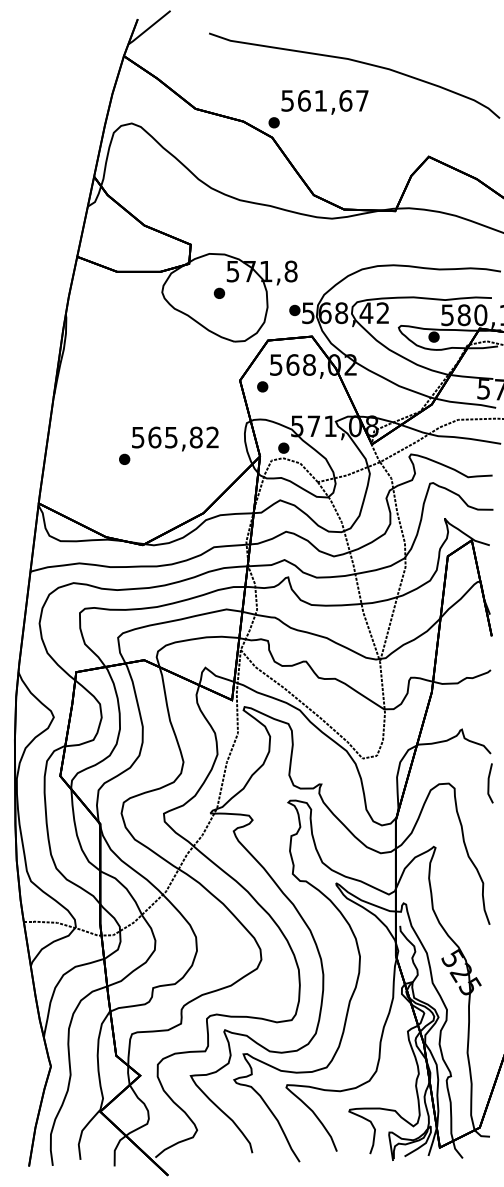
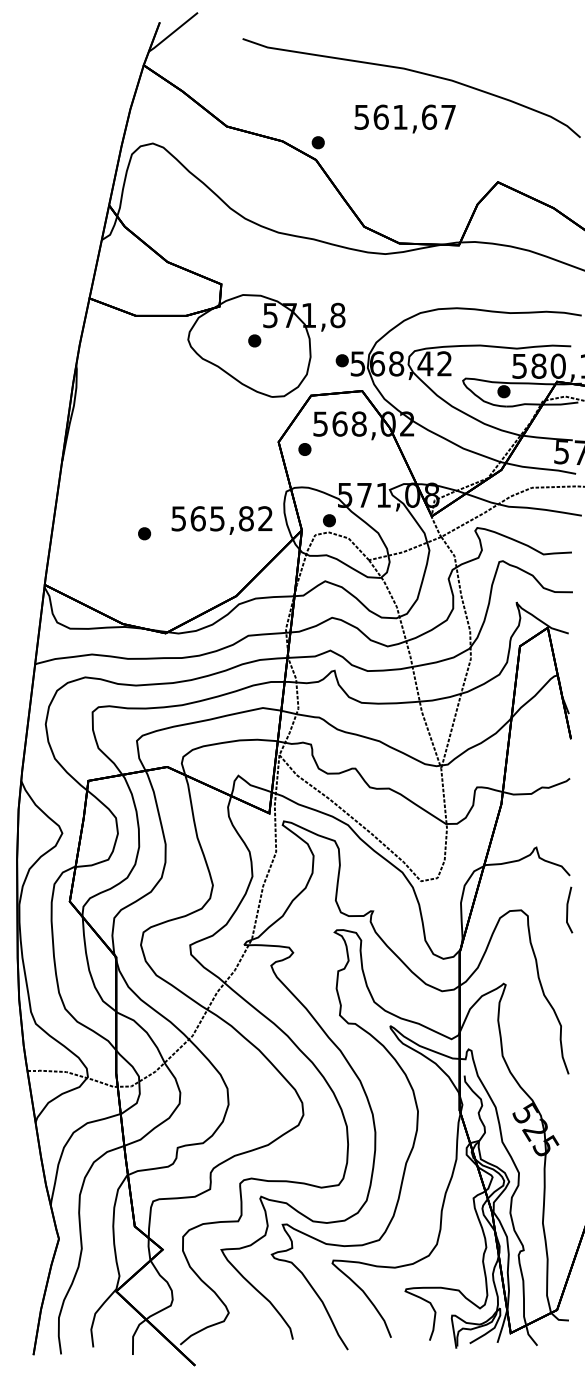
text: (324, 102) -> (404, 119), moved
text: (175, 438) -> (222, 519), moved

